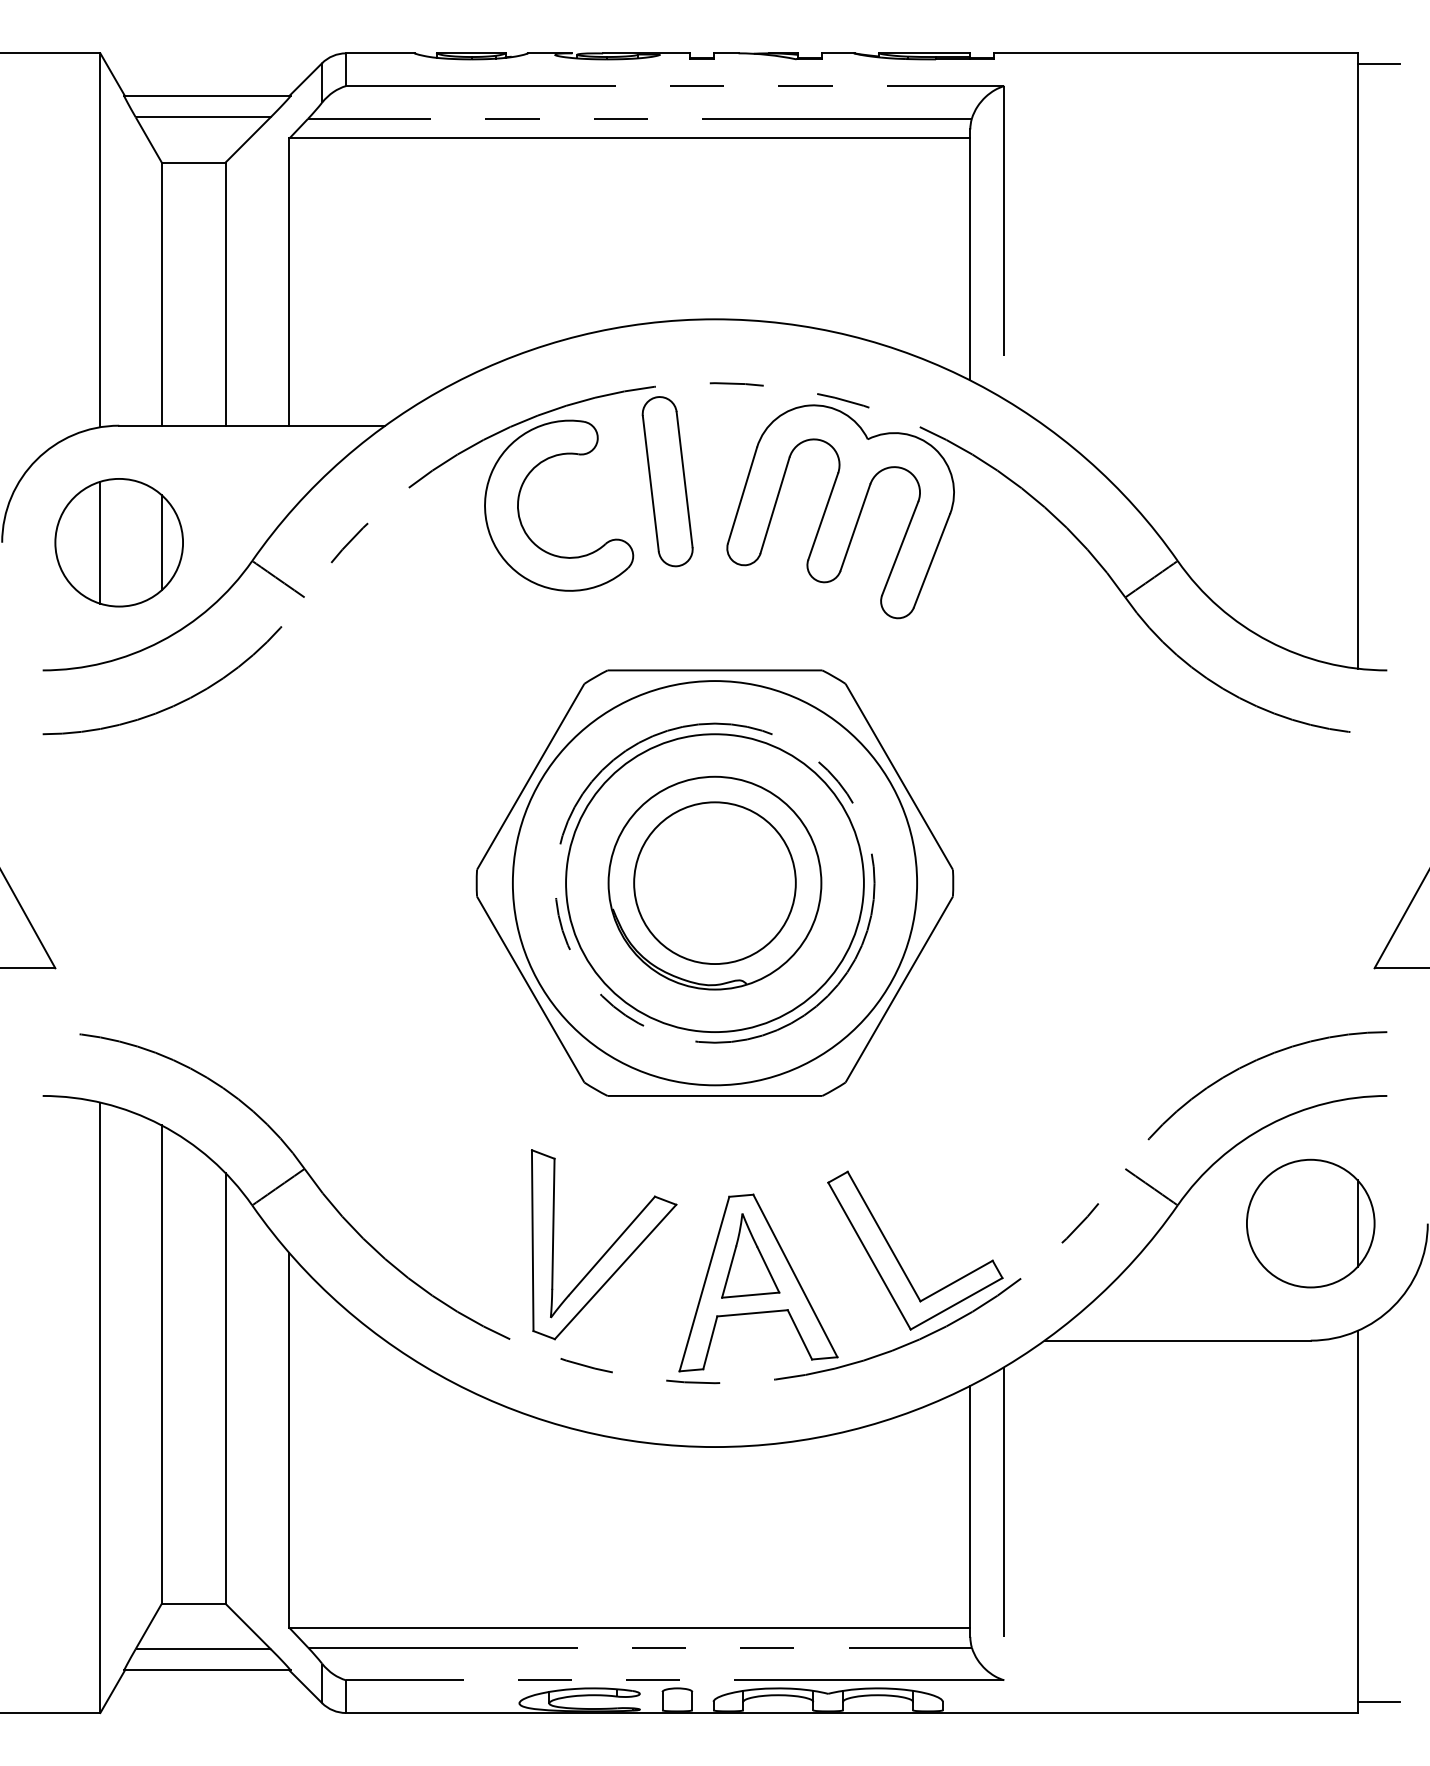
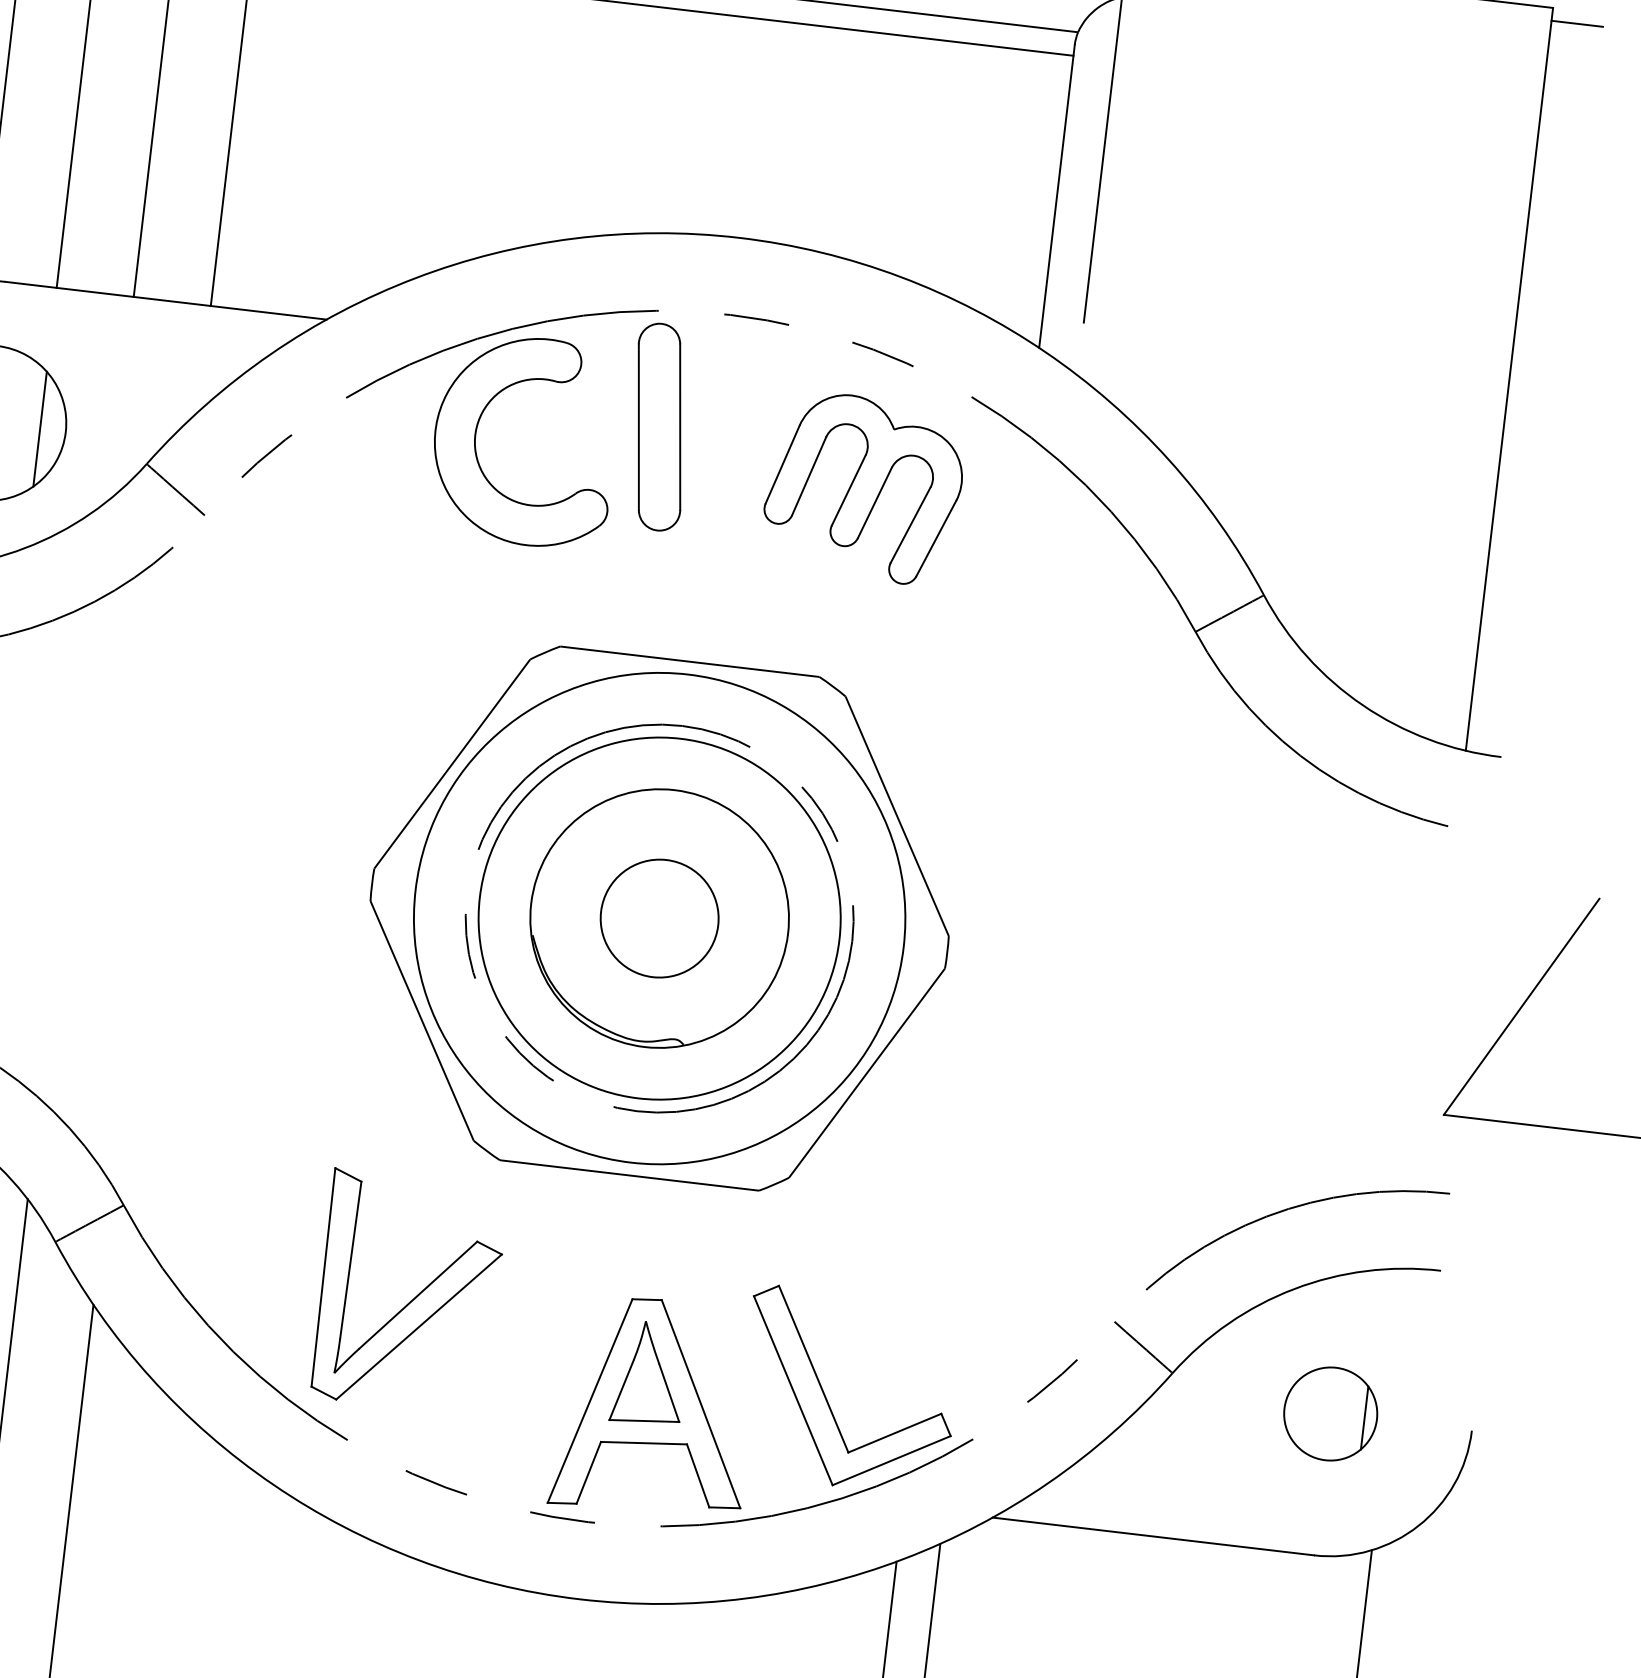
part: (840, 511) -> (863, 487), size x0.7
circle: (714, 883) -> (659, 918), size x0.6
part: (1310, 1223) -> (1330, 1413), size x0.6
part: (604, 1244) -> (409, 1292), moved

